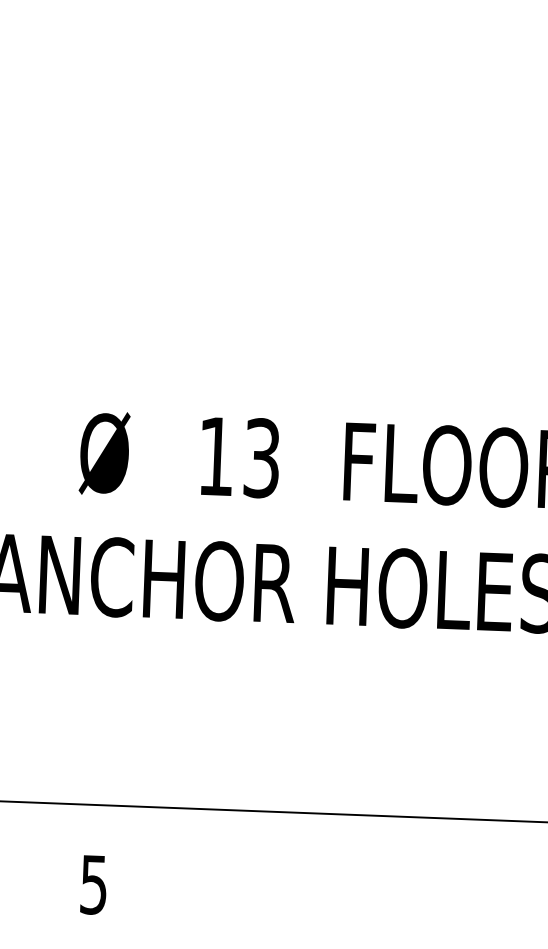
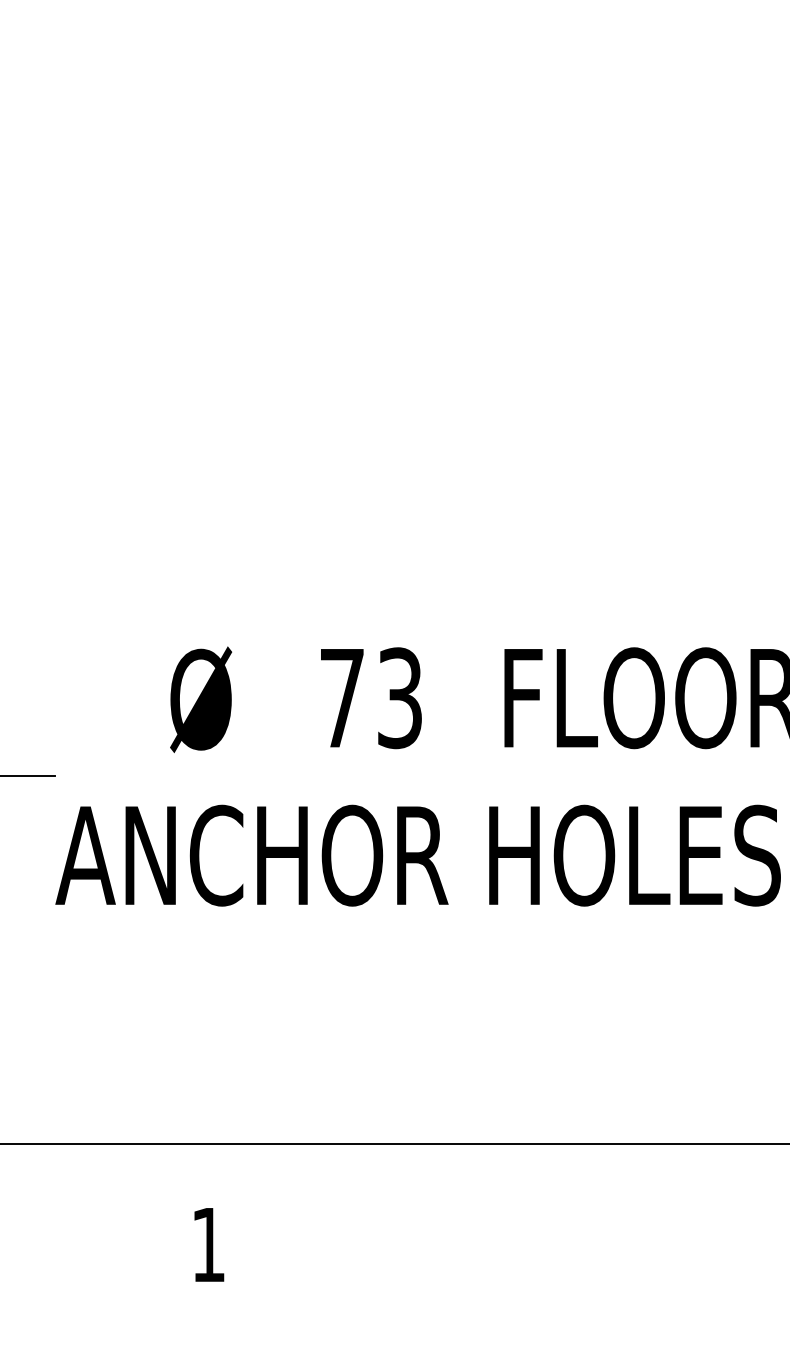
text: (216, 456) -> (342, 698), 13 -> 73
text: (93, 885) -> (208, 1245), 5 -> 1

